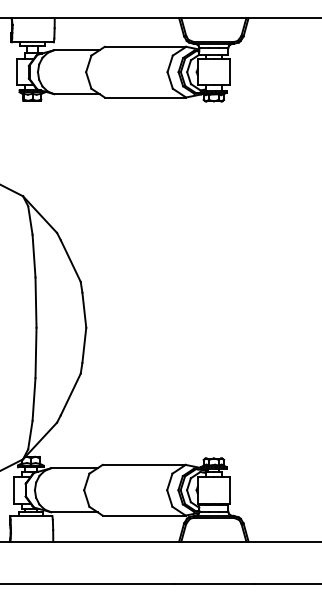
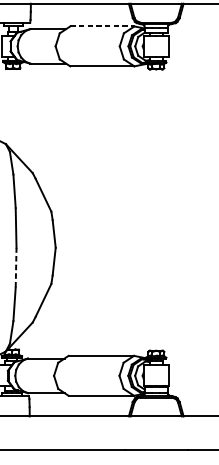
line: (145, 46) -> (102, 26), solid -> dashed
line: (36, 352) -> (16, 267), solid -> dashed

